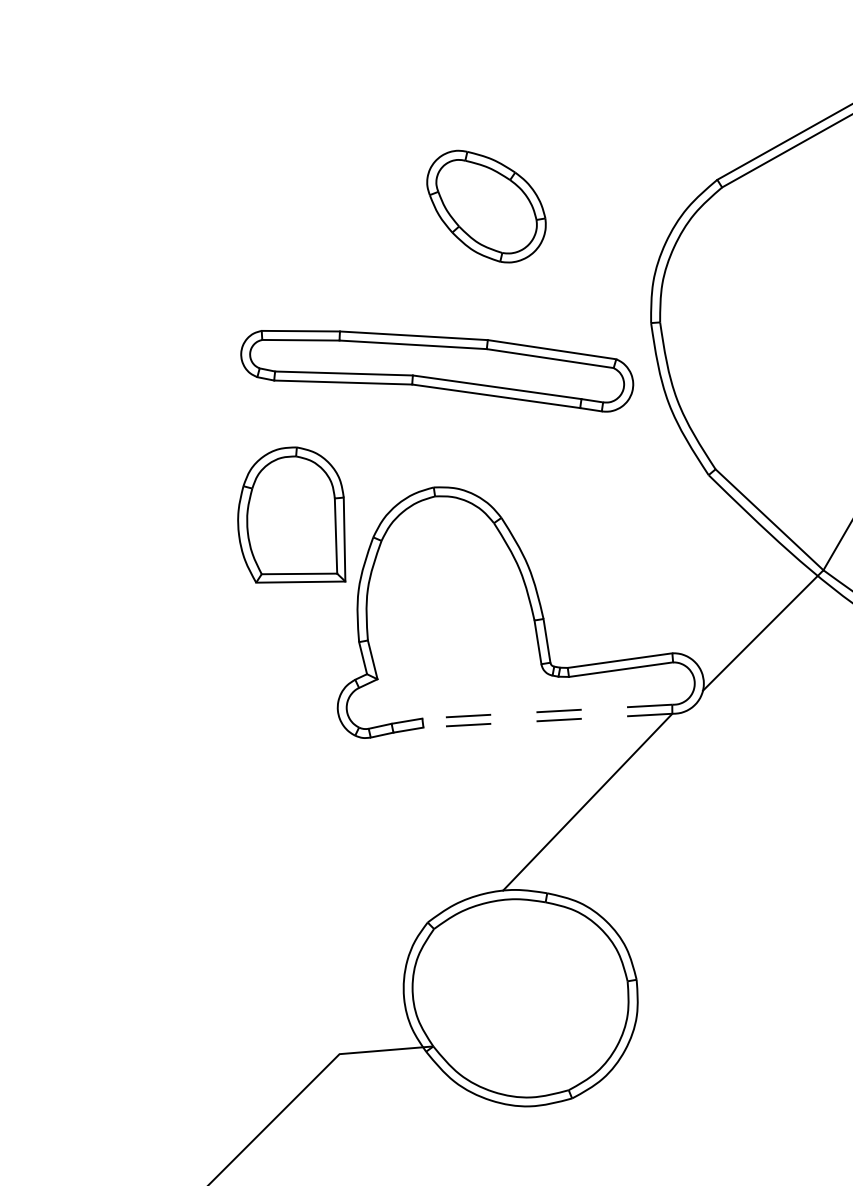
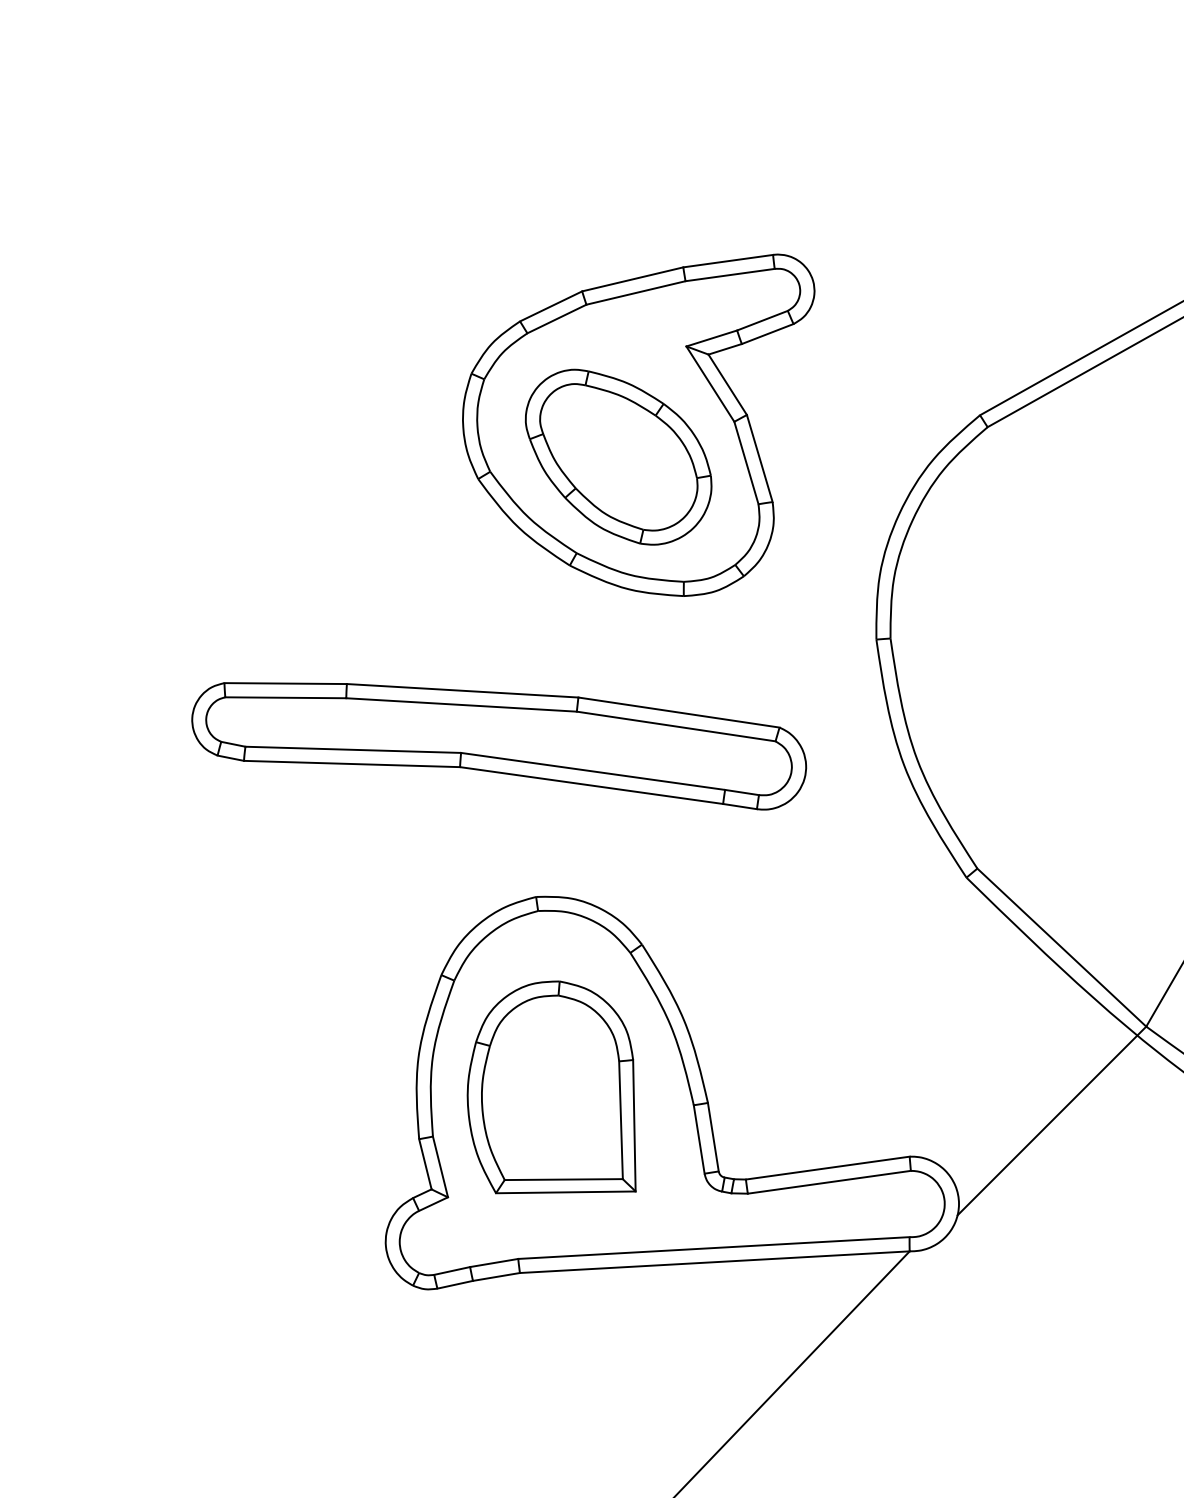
part: (499, 186) -> (638, 425), added
part: (437, 371) -> (499, 746), moved
part: (291, 514) -> (551, 1086), moved
line: (546, 711) -> (712, 1247), dashed -> solid
line: (547, 720) -> (714, 1261), dashed -> solid

